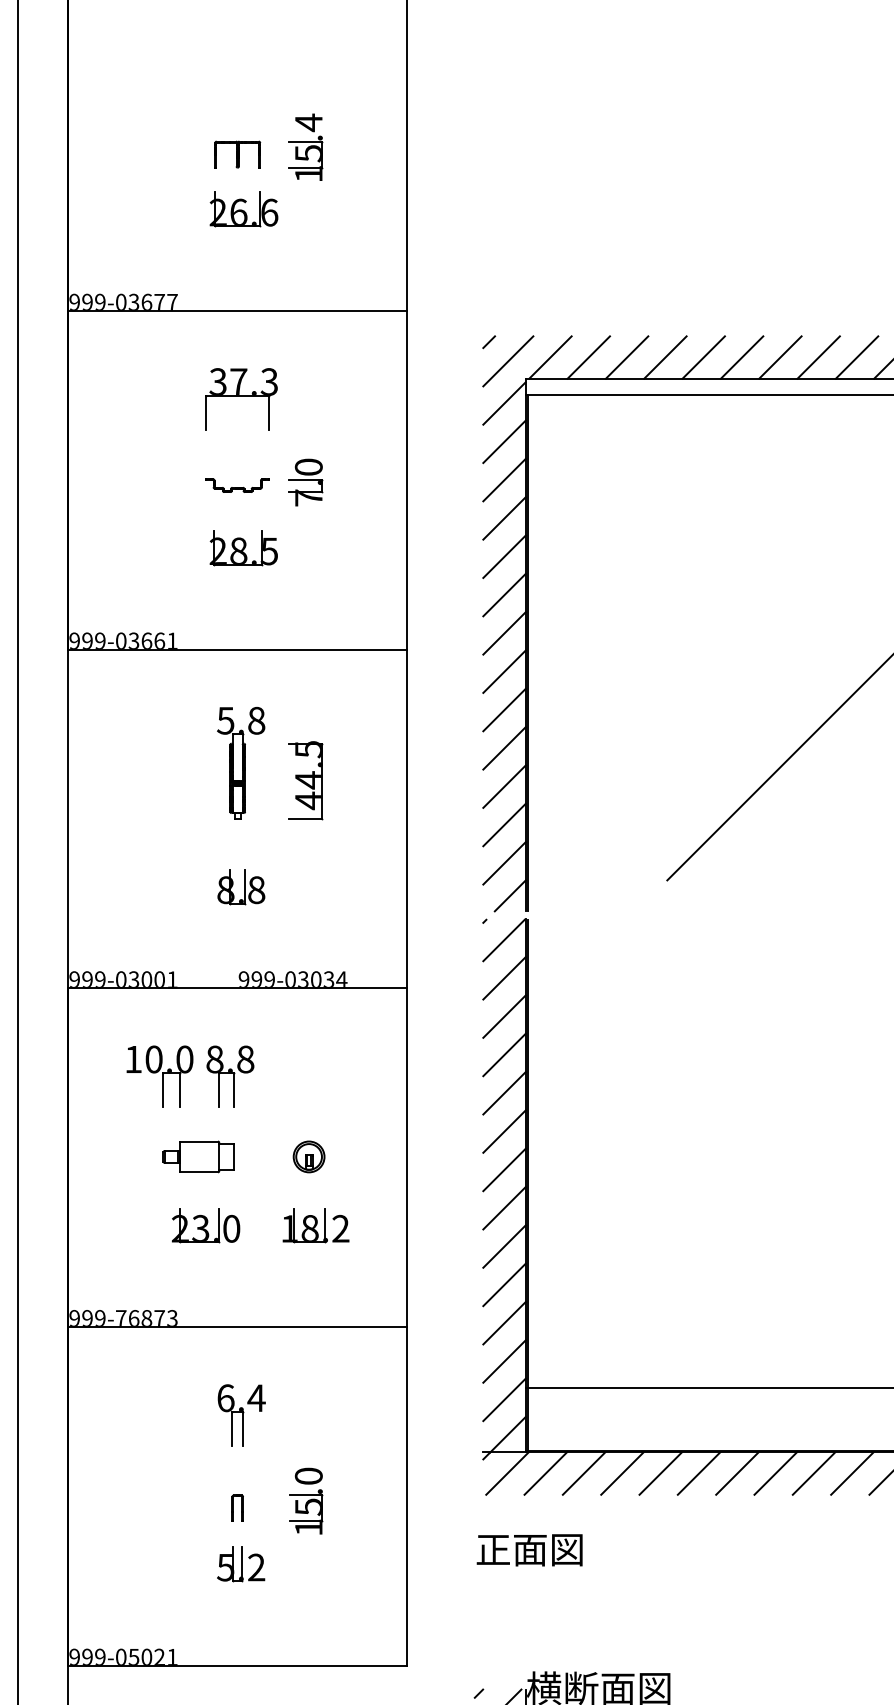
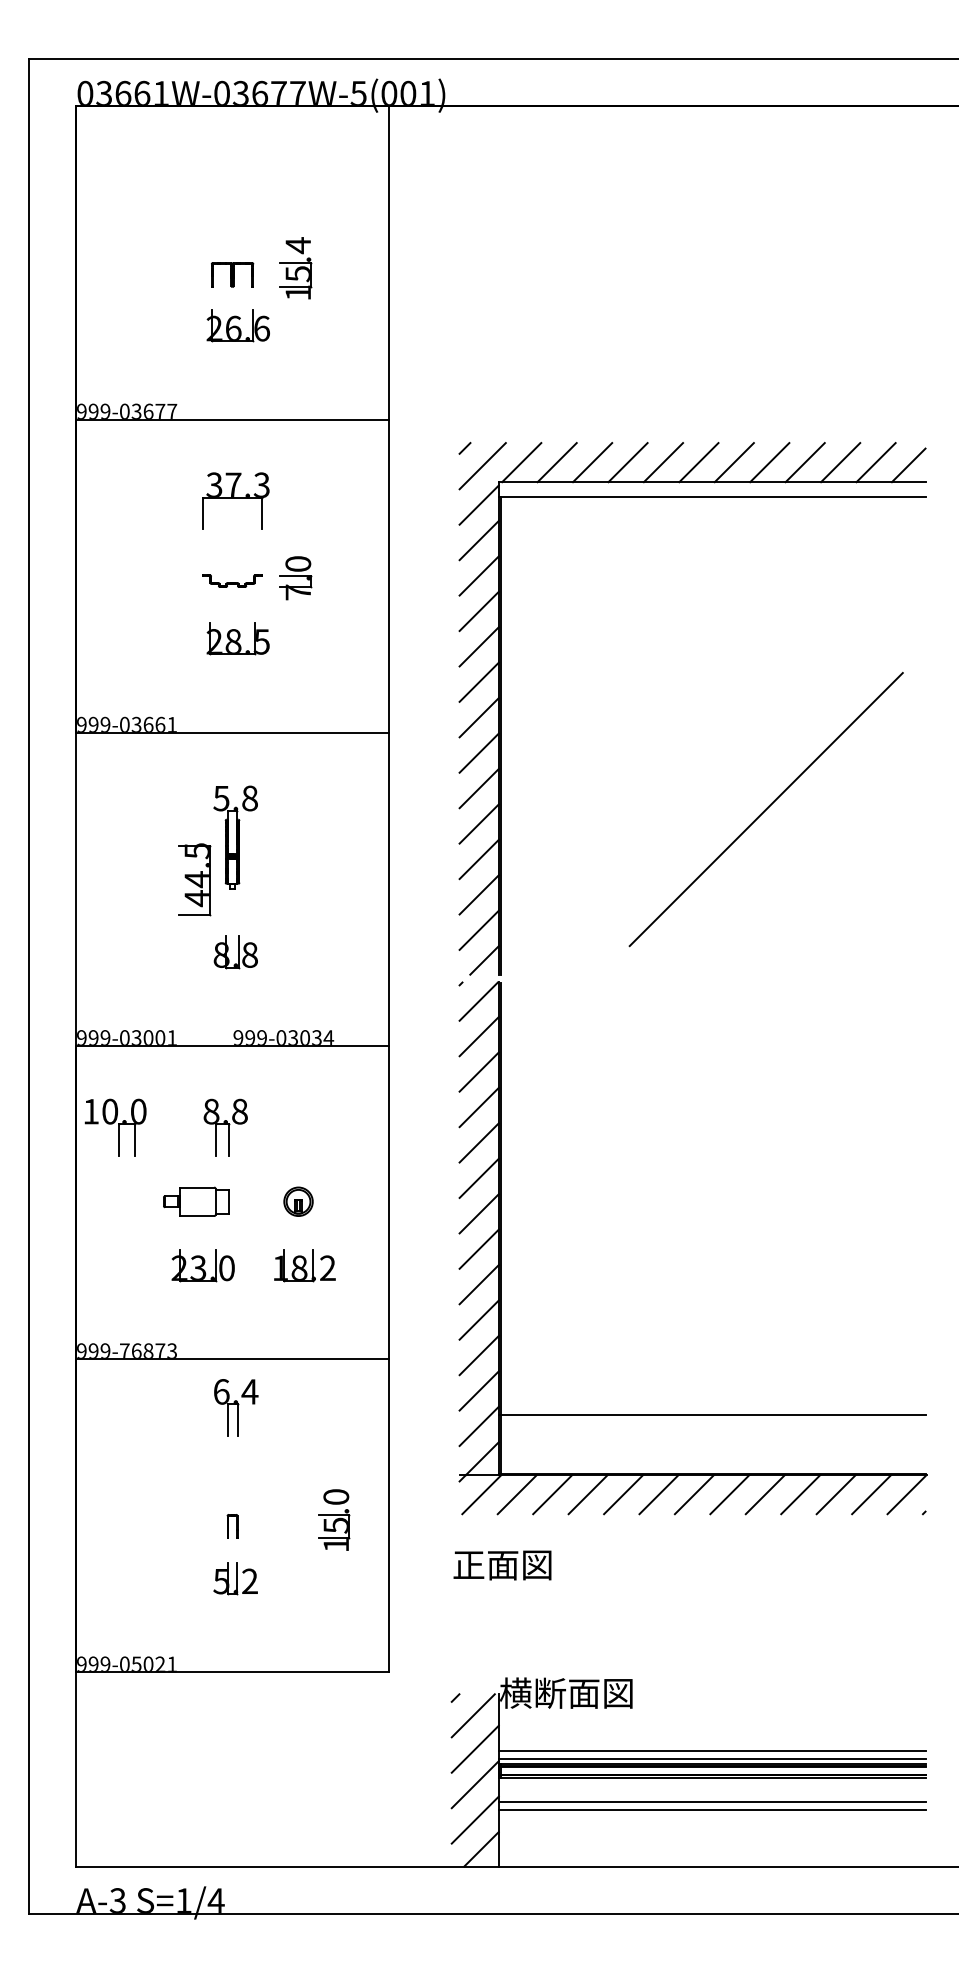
part: (305, 780) -> (194, 879), moved
part: (159, 1076) -> (115, 1127), moved
part: (242, 1415) -> (236, 1407), moved
part: (306, 1500) -> (334, 1519), moved

